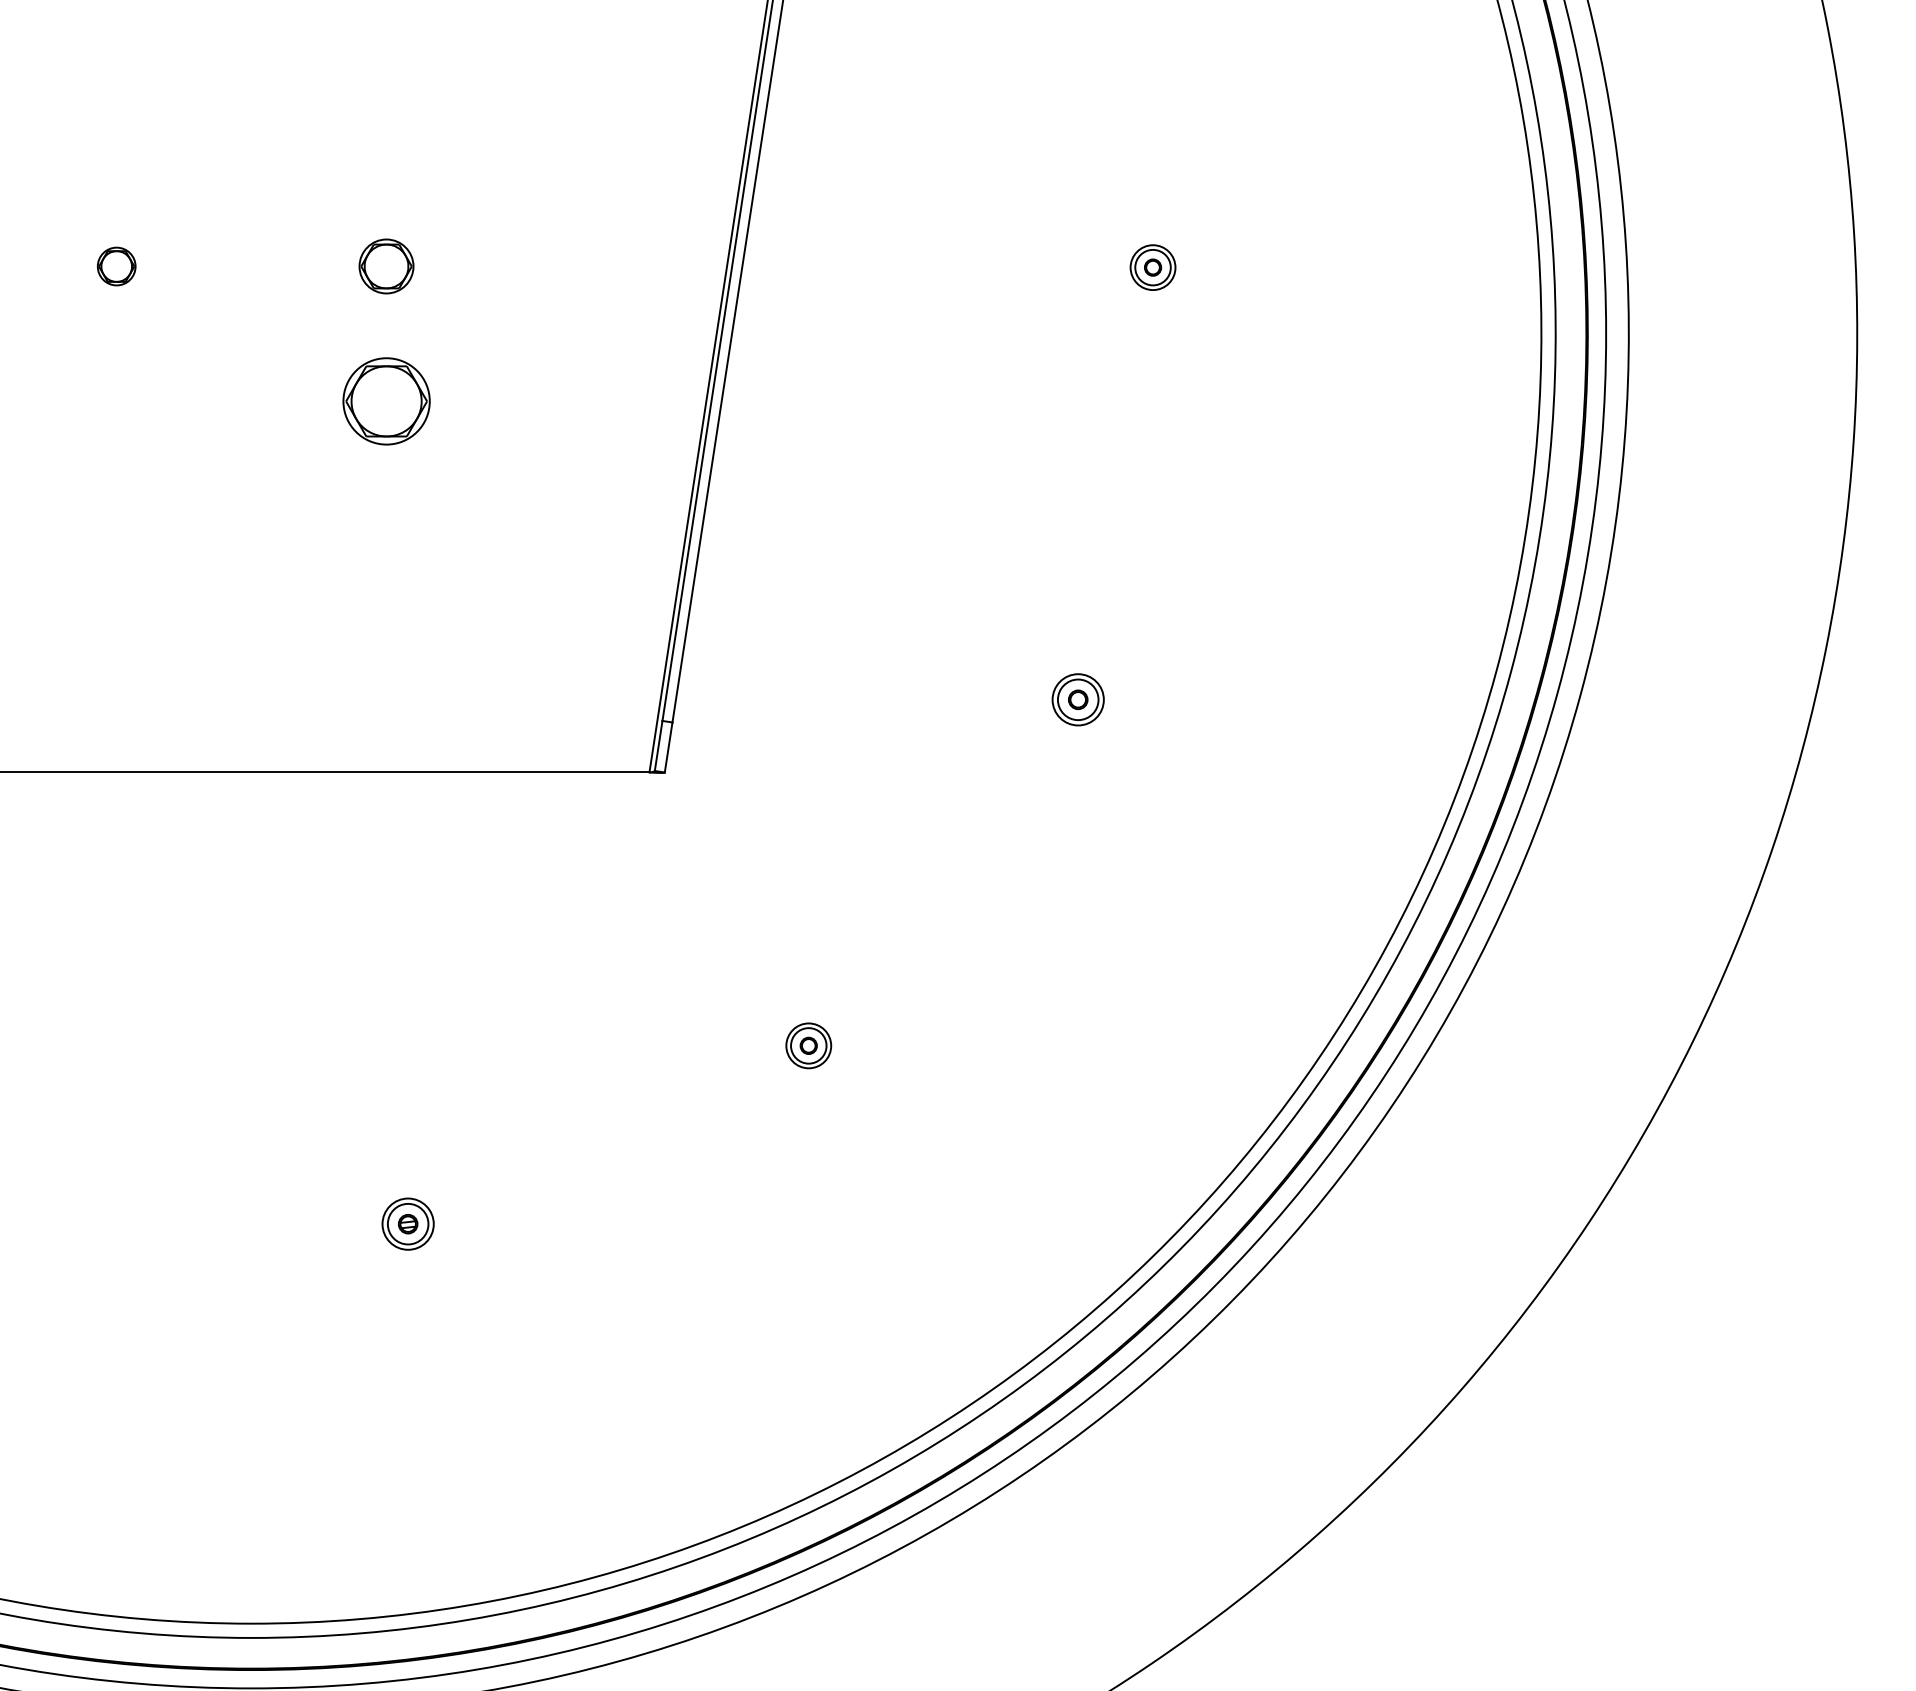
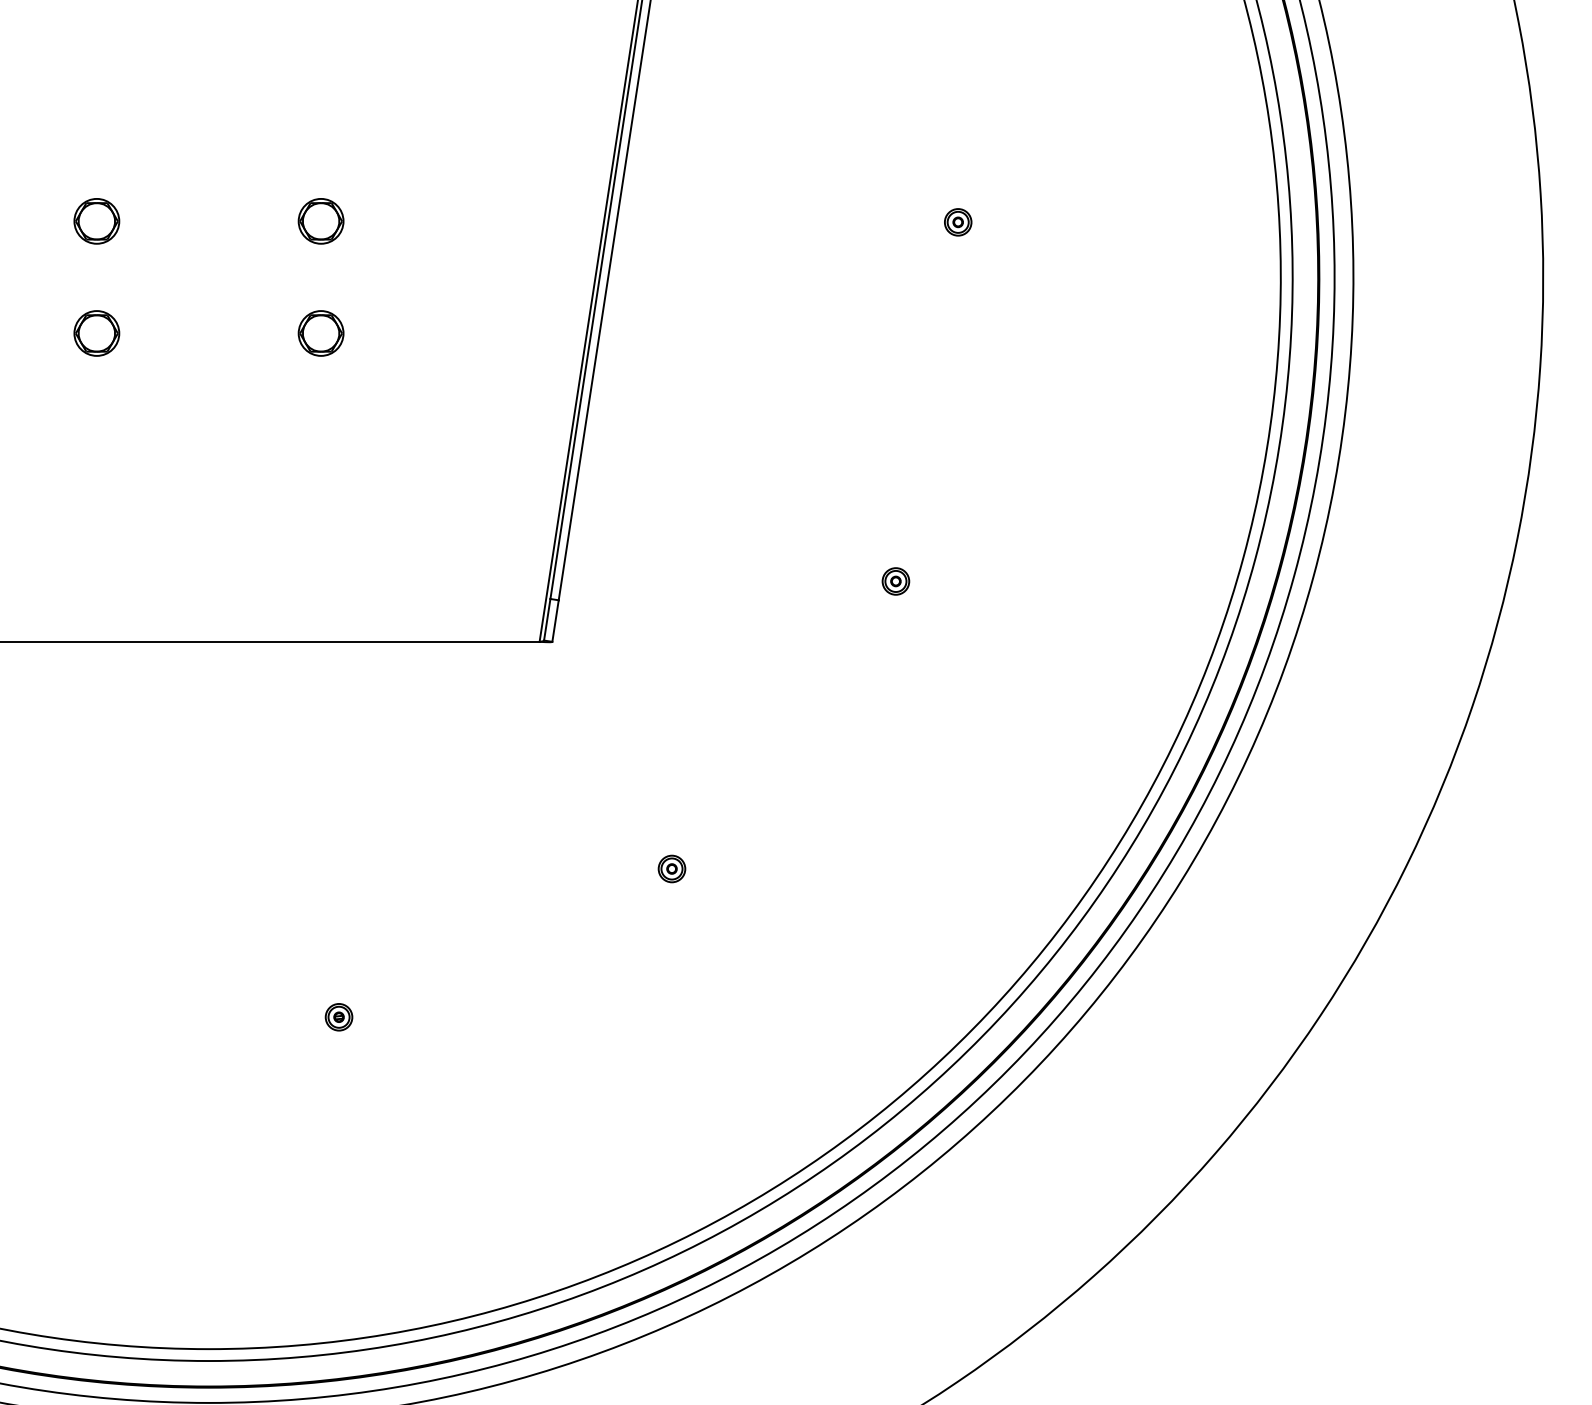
part: (116, 266) -> (96, 221), size x1.43
part: (1153, 267) -> (958, 222), size x0.71
part: (116, 401) -> (96, 333), added
part: (385, 401) -> (320, 333), size x0.62
part: (1077, 699) -> (895, 581), size x0.62
part: (808, 1045) -> (671, 868), size x0.71
part: (407, 1224) -> (338, 1017), size x0.62

